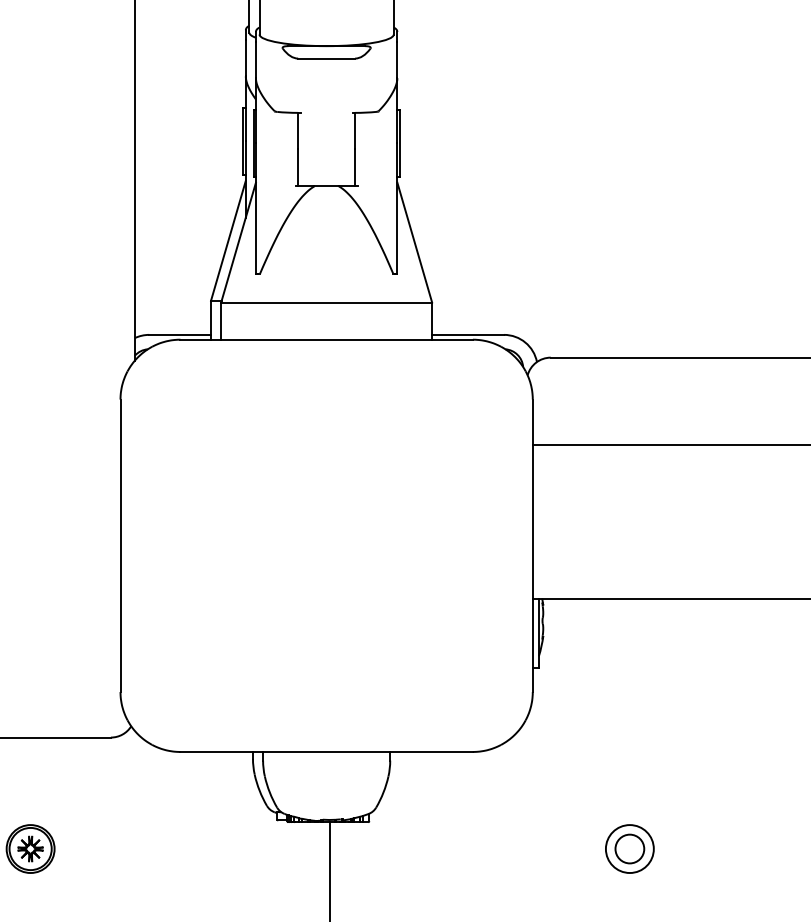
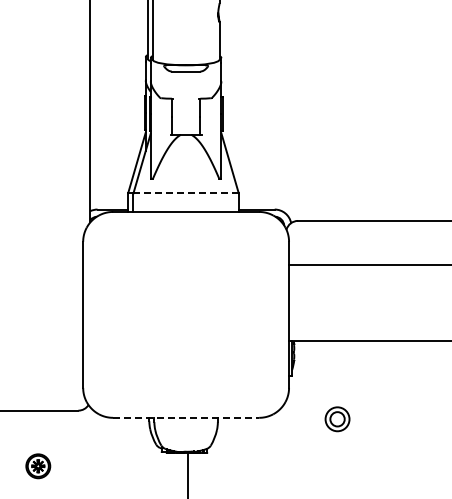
line: (327, 302) -> (186, 193), solid -> dashed
line: (327, 751) -> (186, 417), solid -> dashed
part: (629, 849) -> (337, 419), moved

